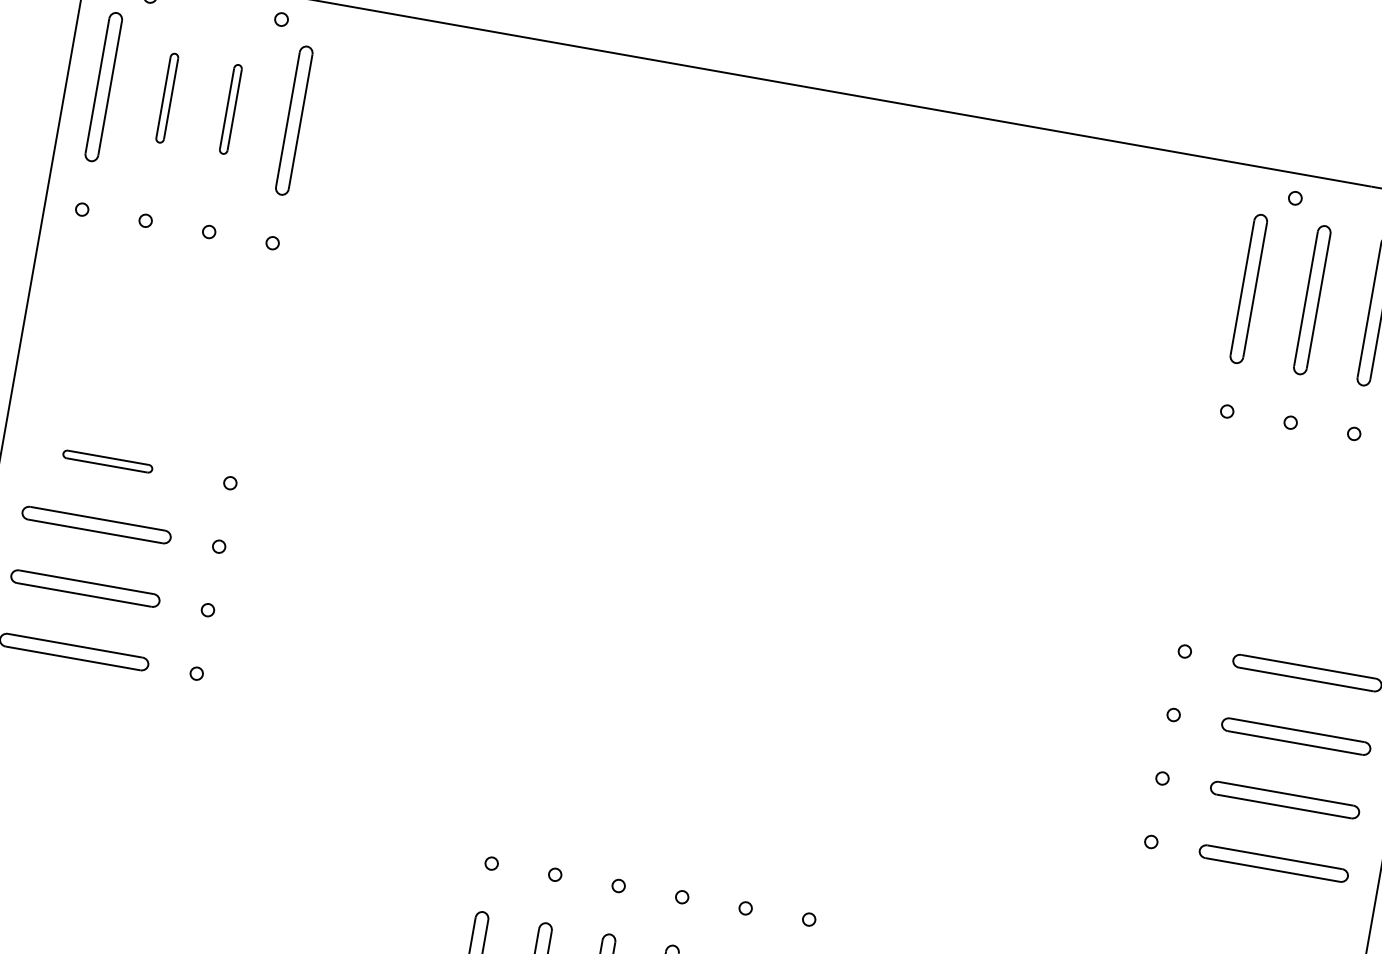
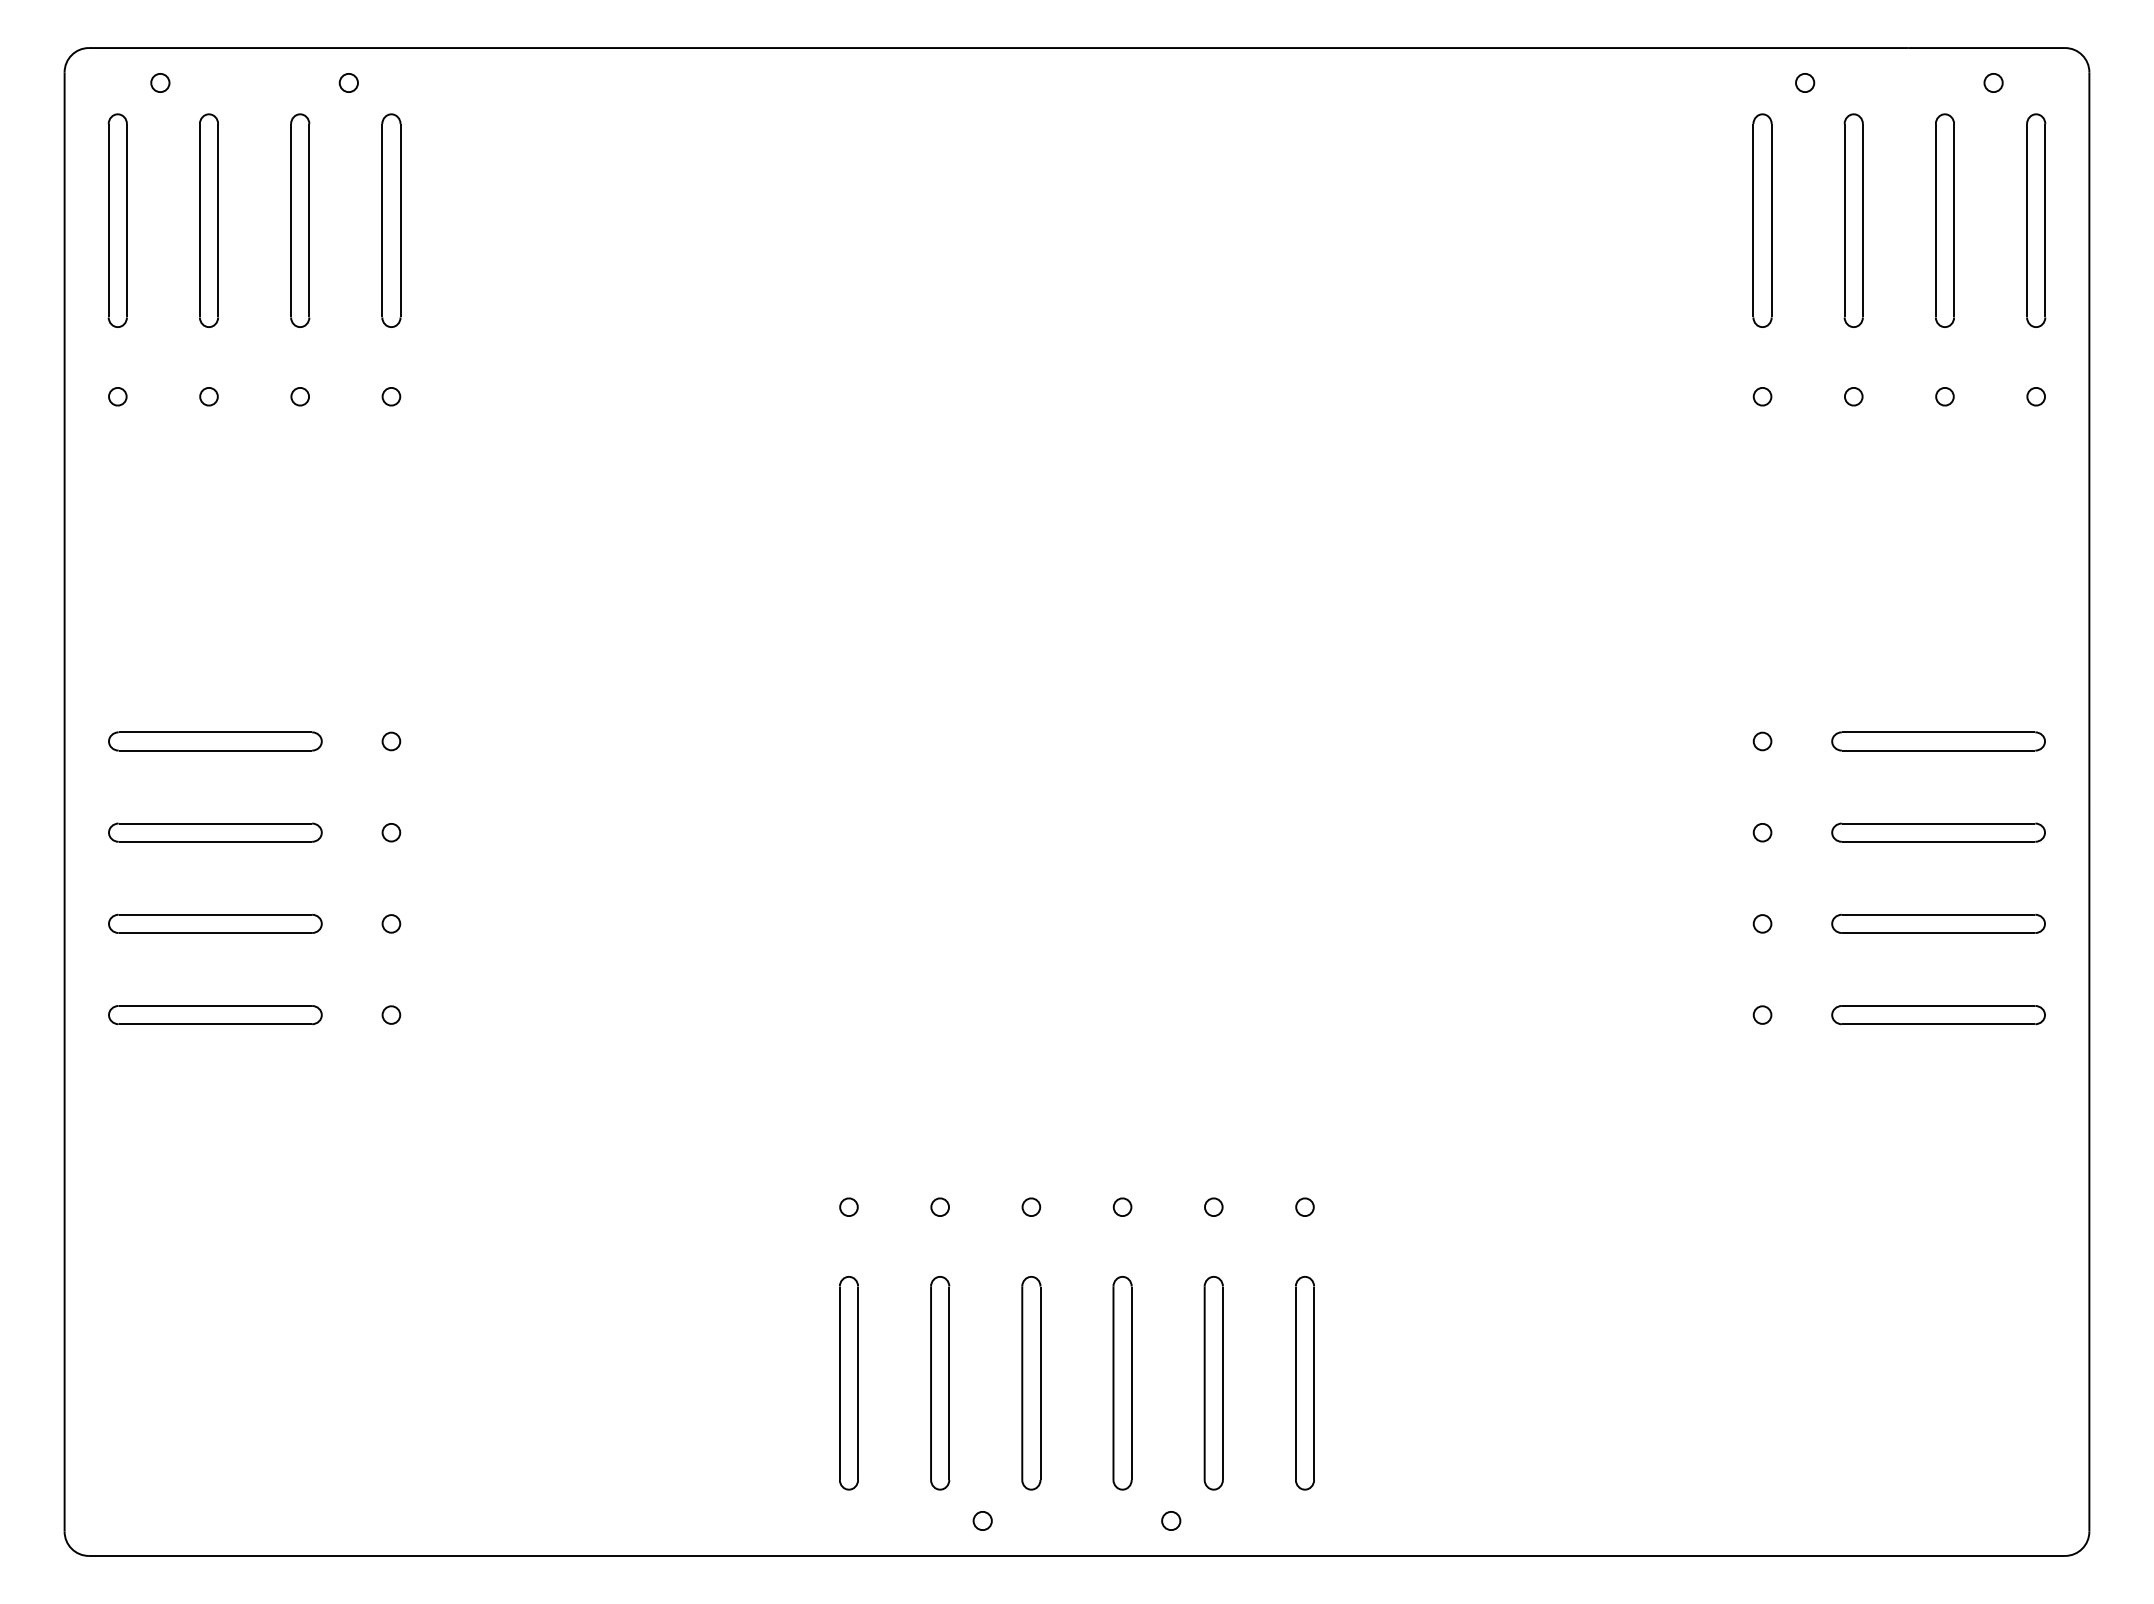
part: (166, 98) -> (208, 220), size x1.67
part: (231, 109) -> (300, 220), size x1.67
part: (107, 461) -> (215, 741), size x1.67

